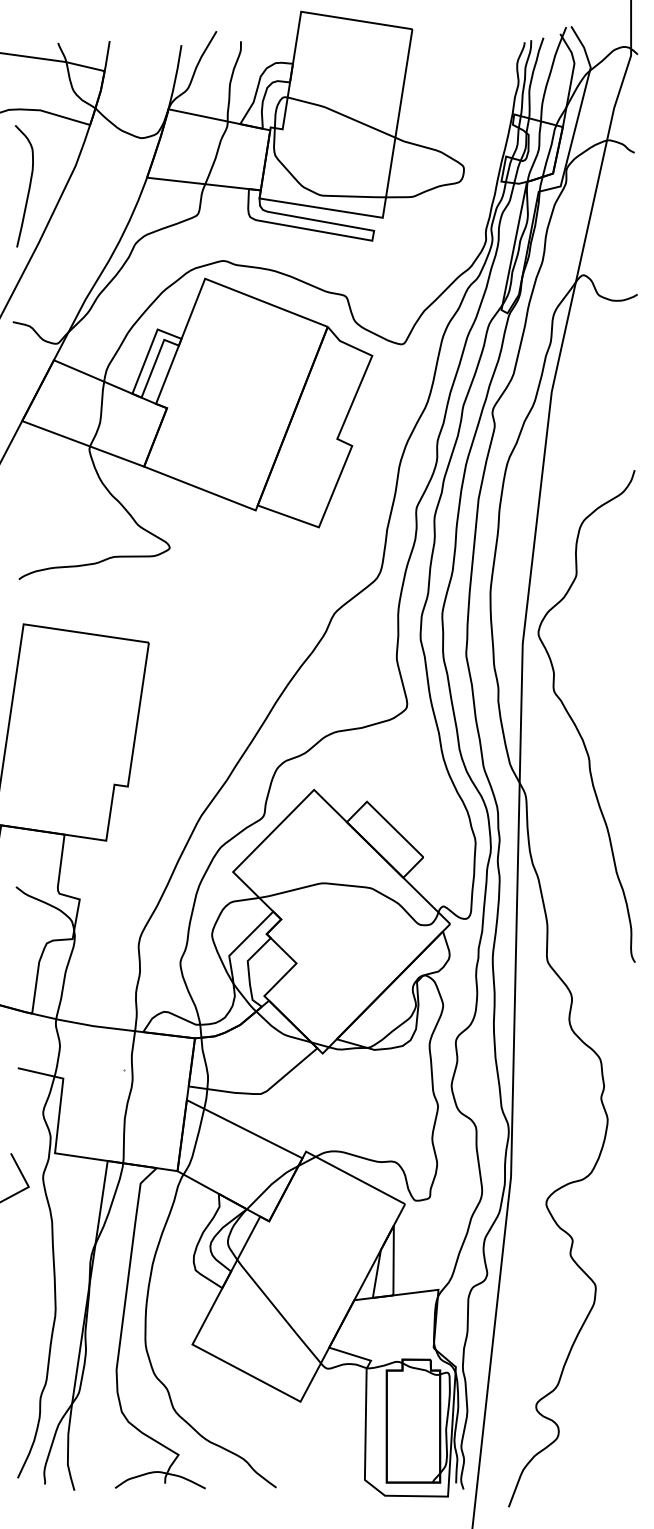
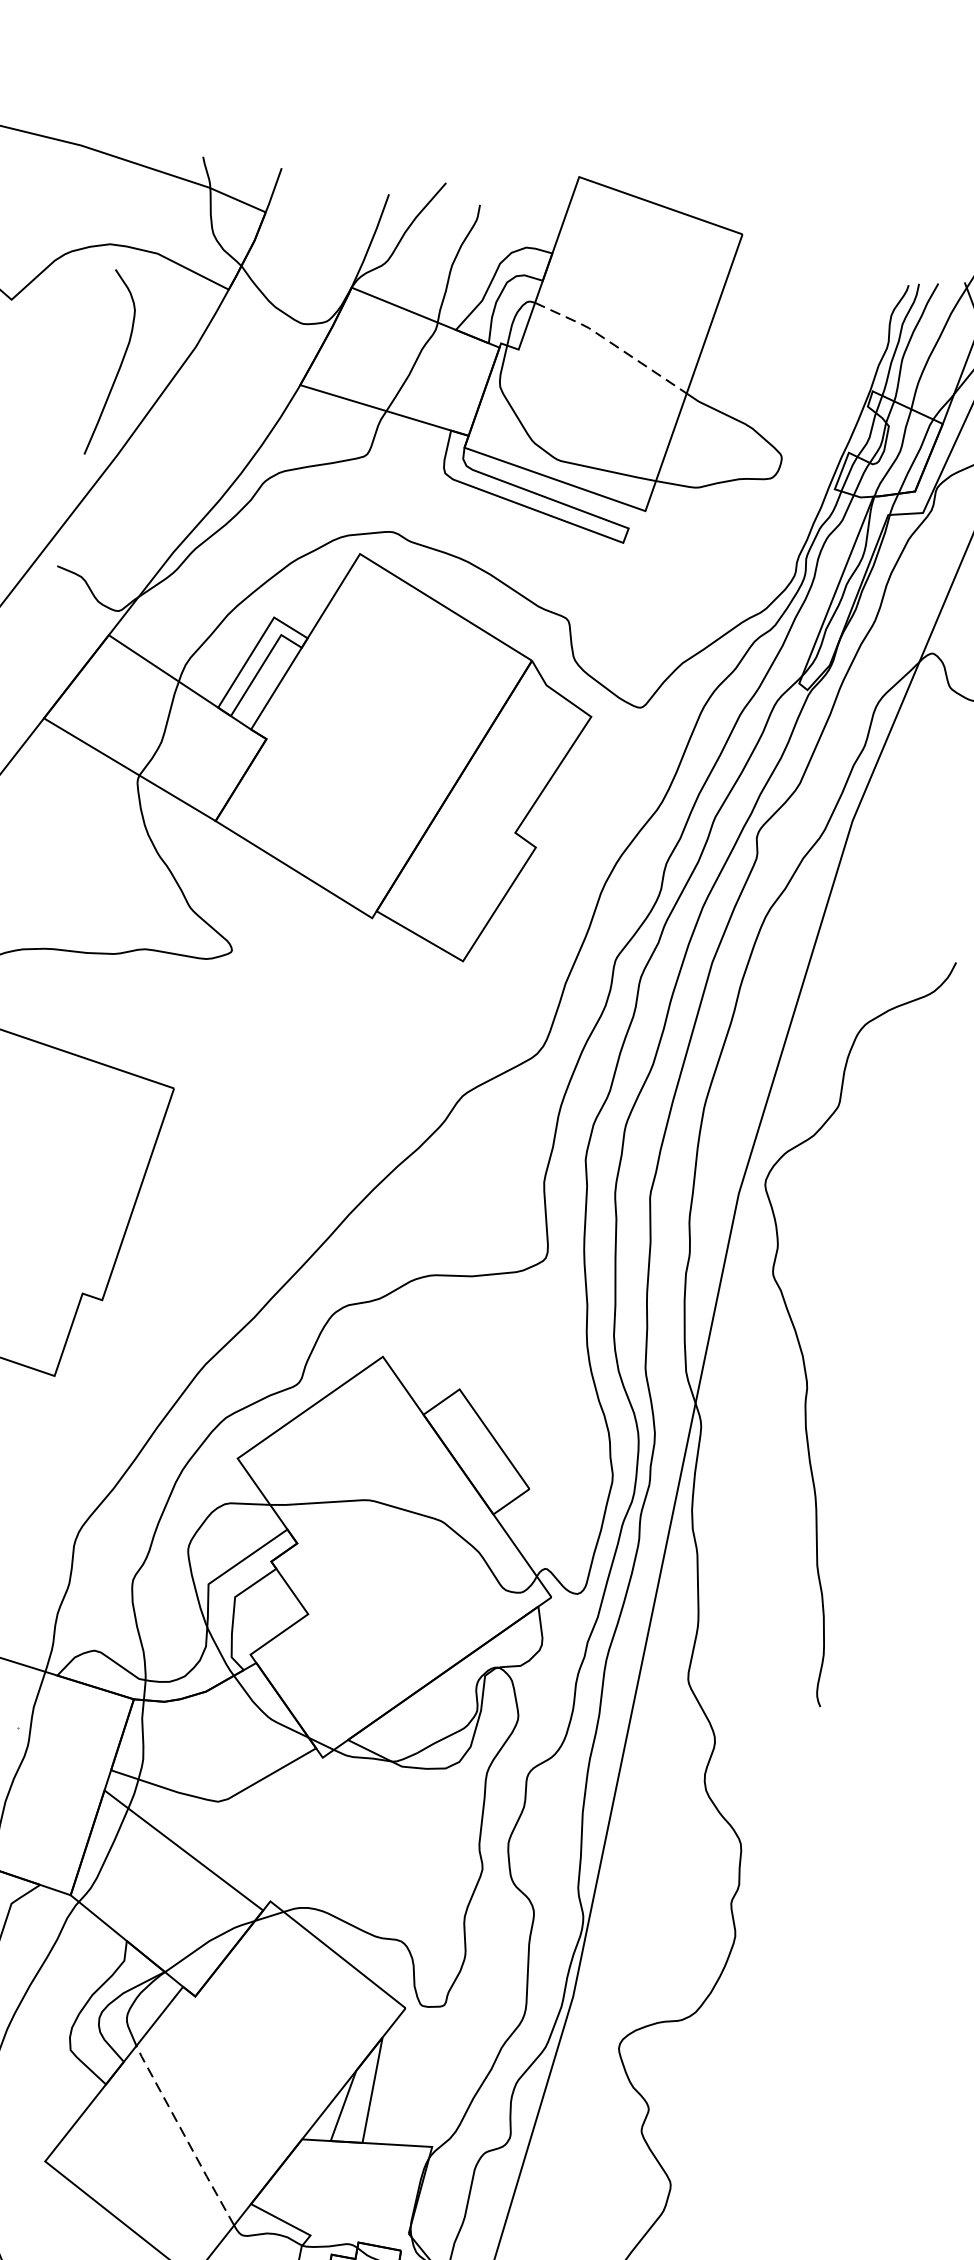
line: (341, 114) -> (611, 343), solid -> dashed
line: (278, 1311) -> (184, 2135), solid -> dashed

